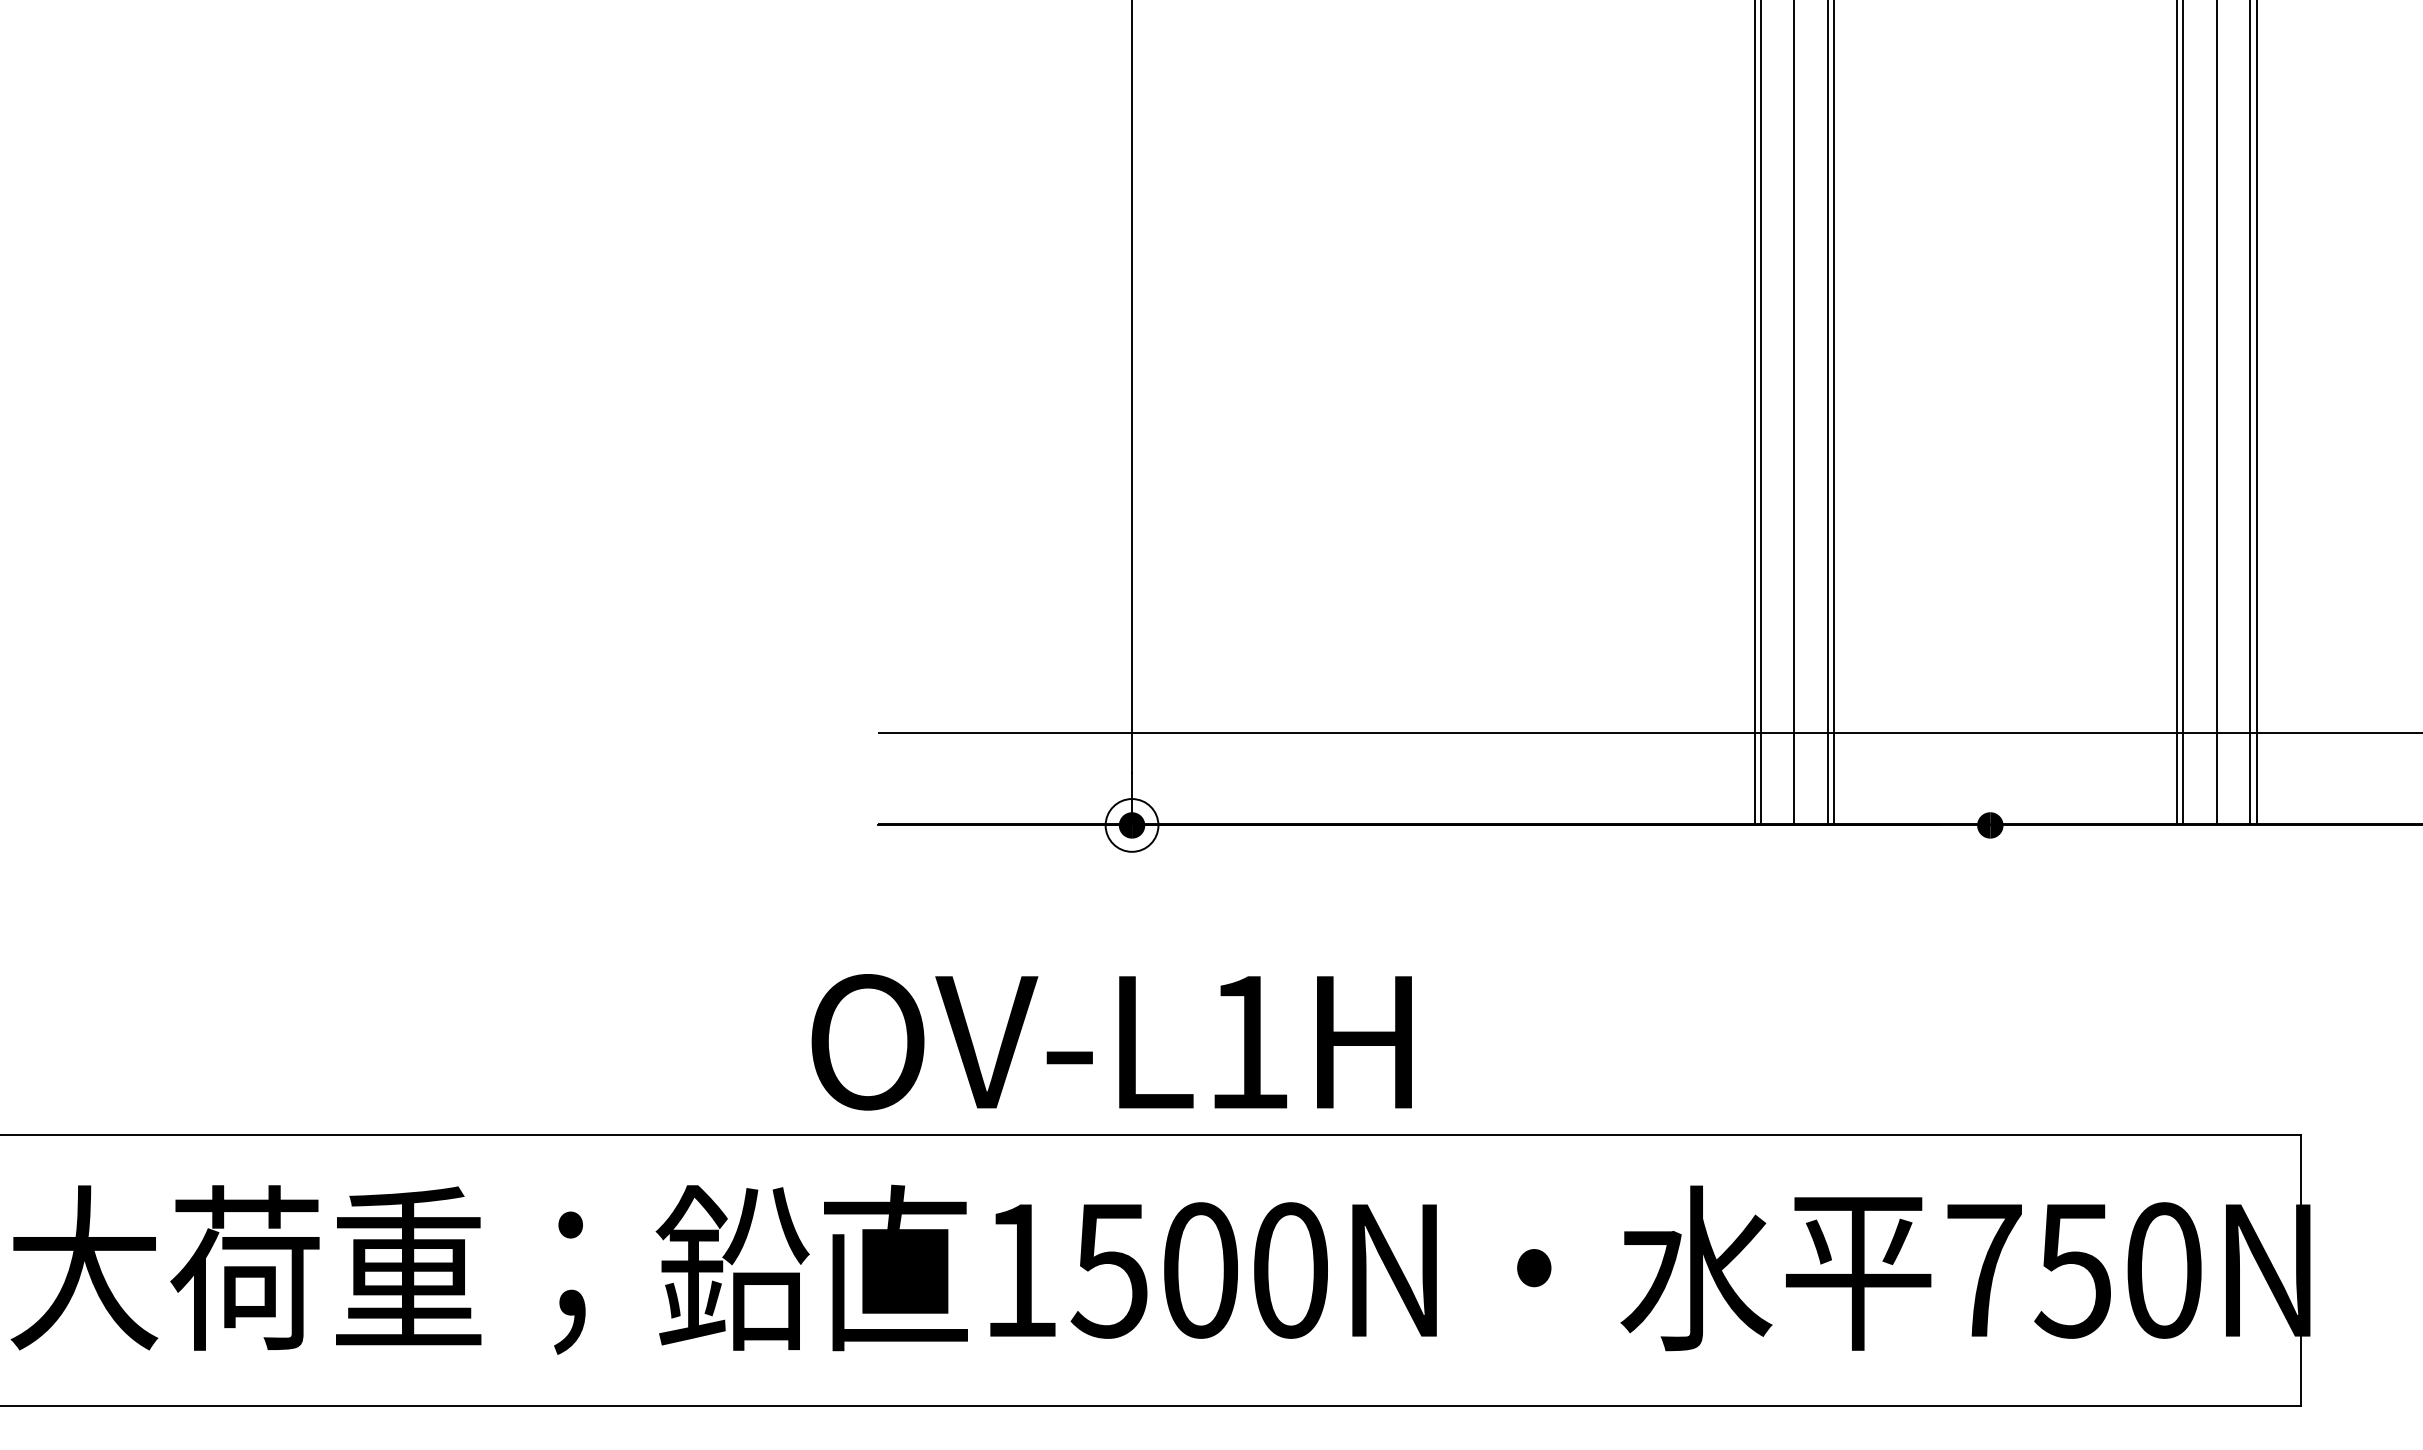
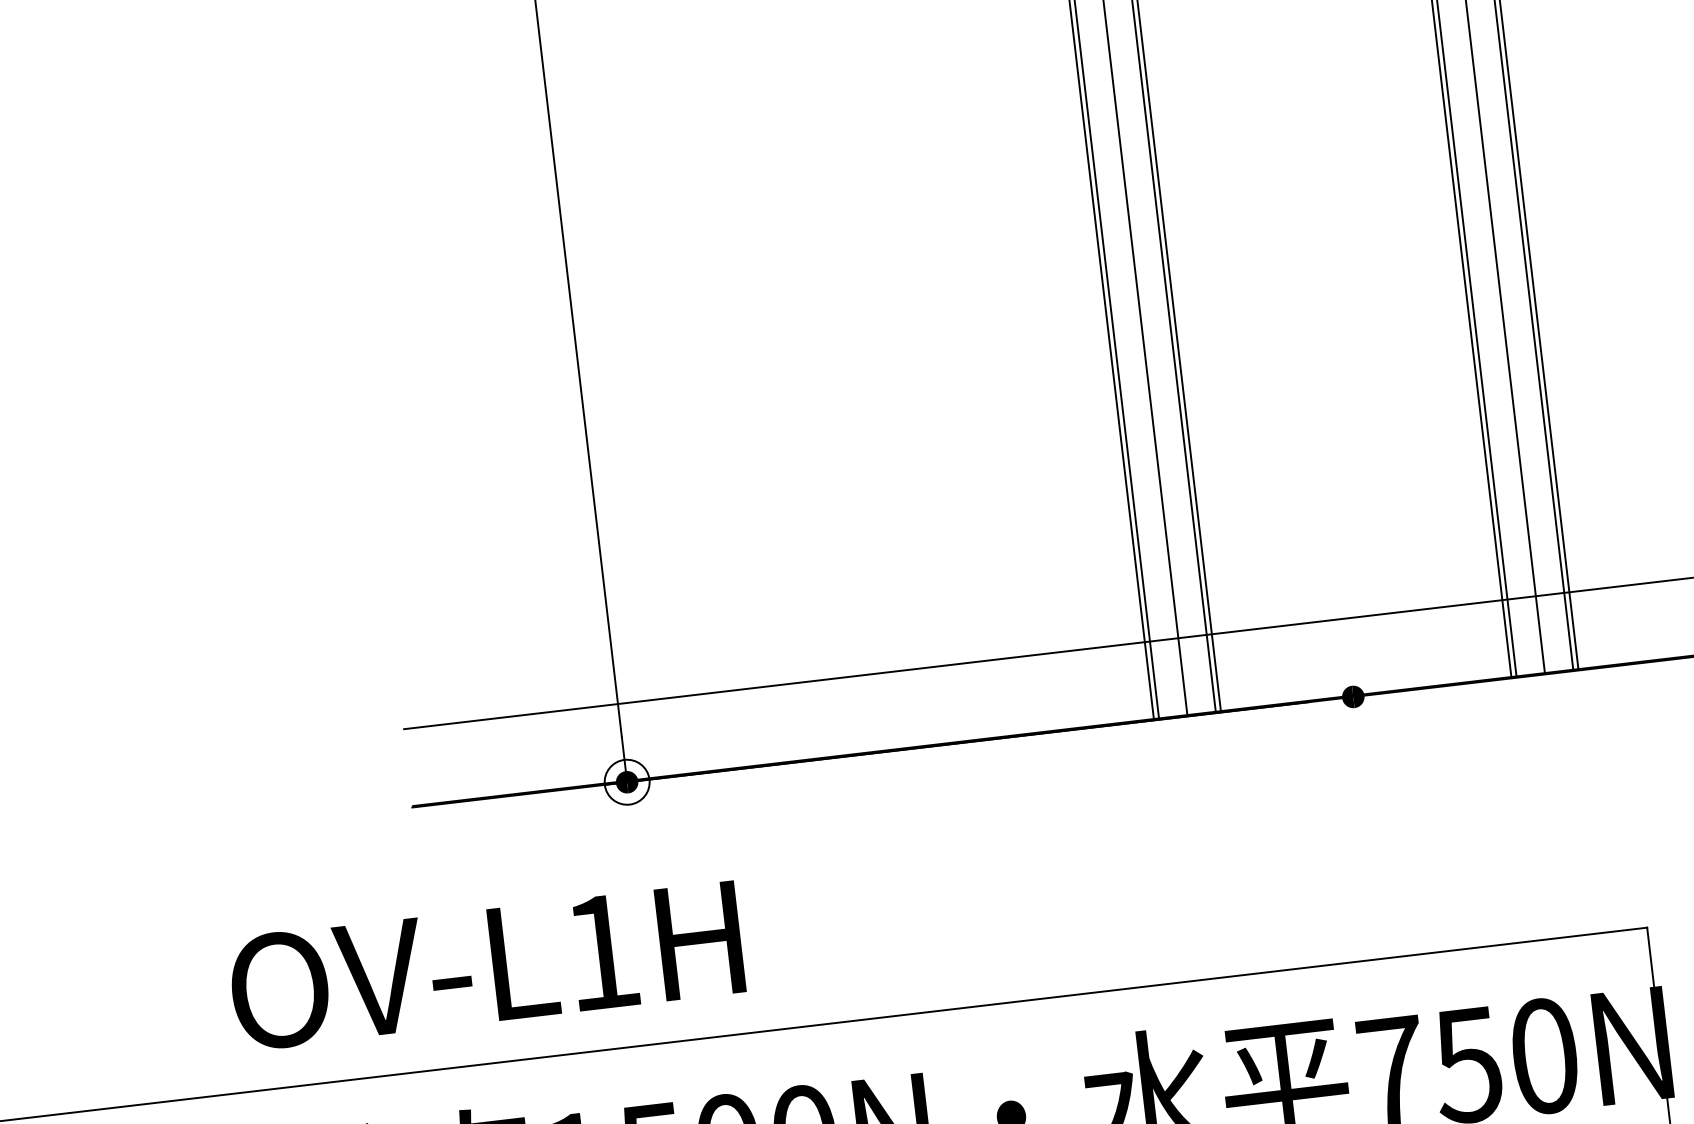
text: (1111, 1042) -> (486, 966), moved

